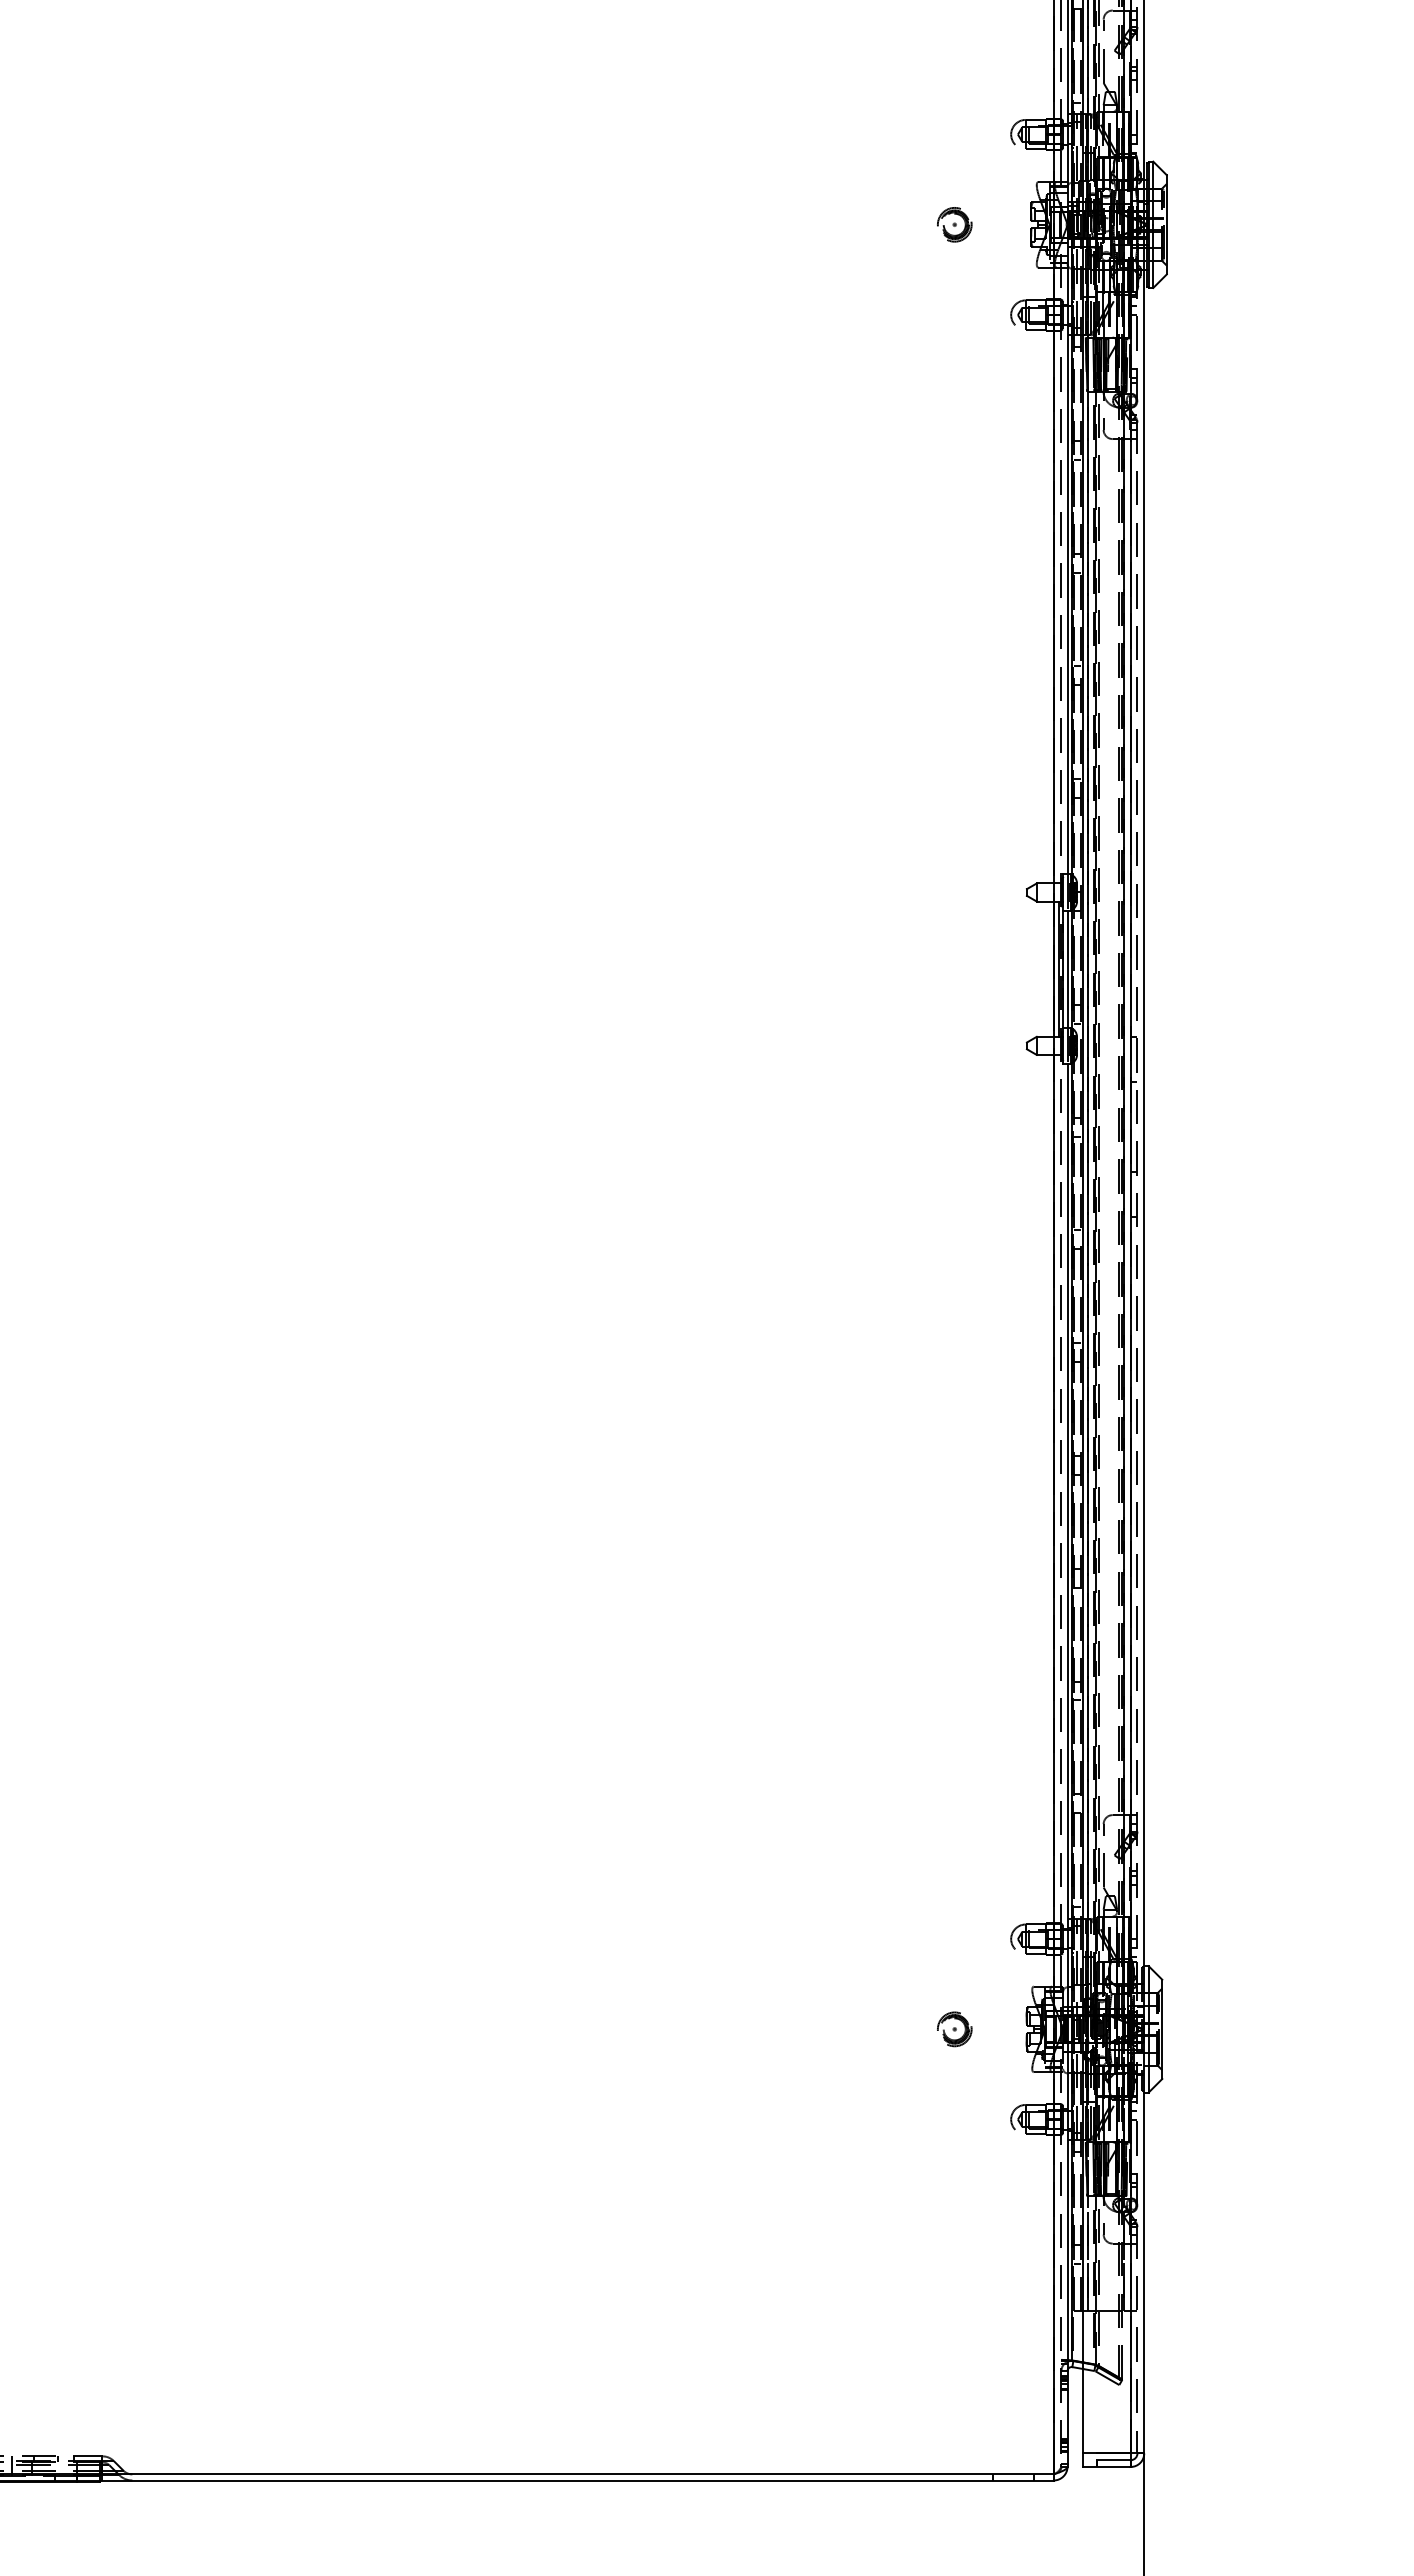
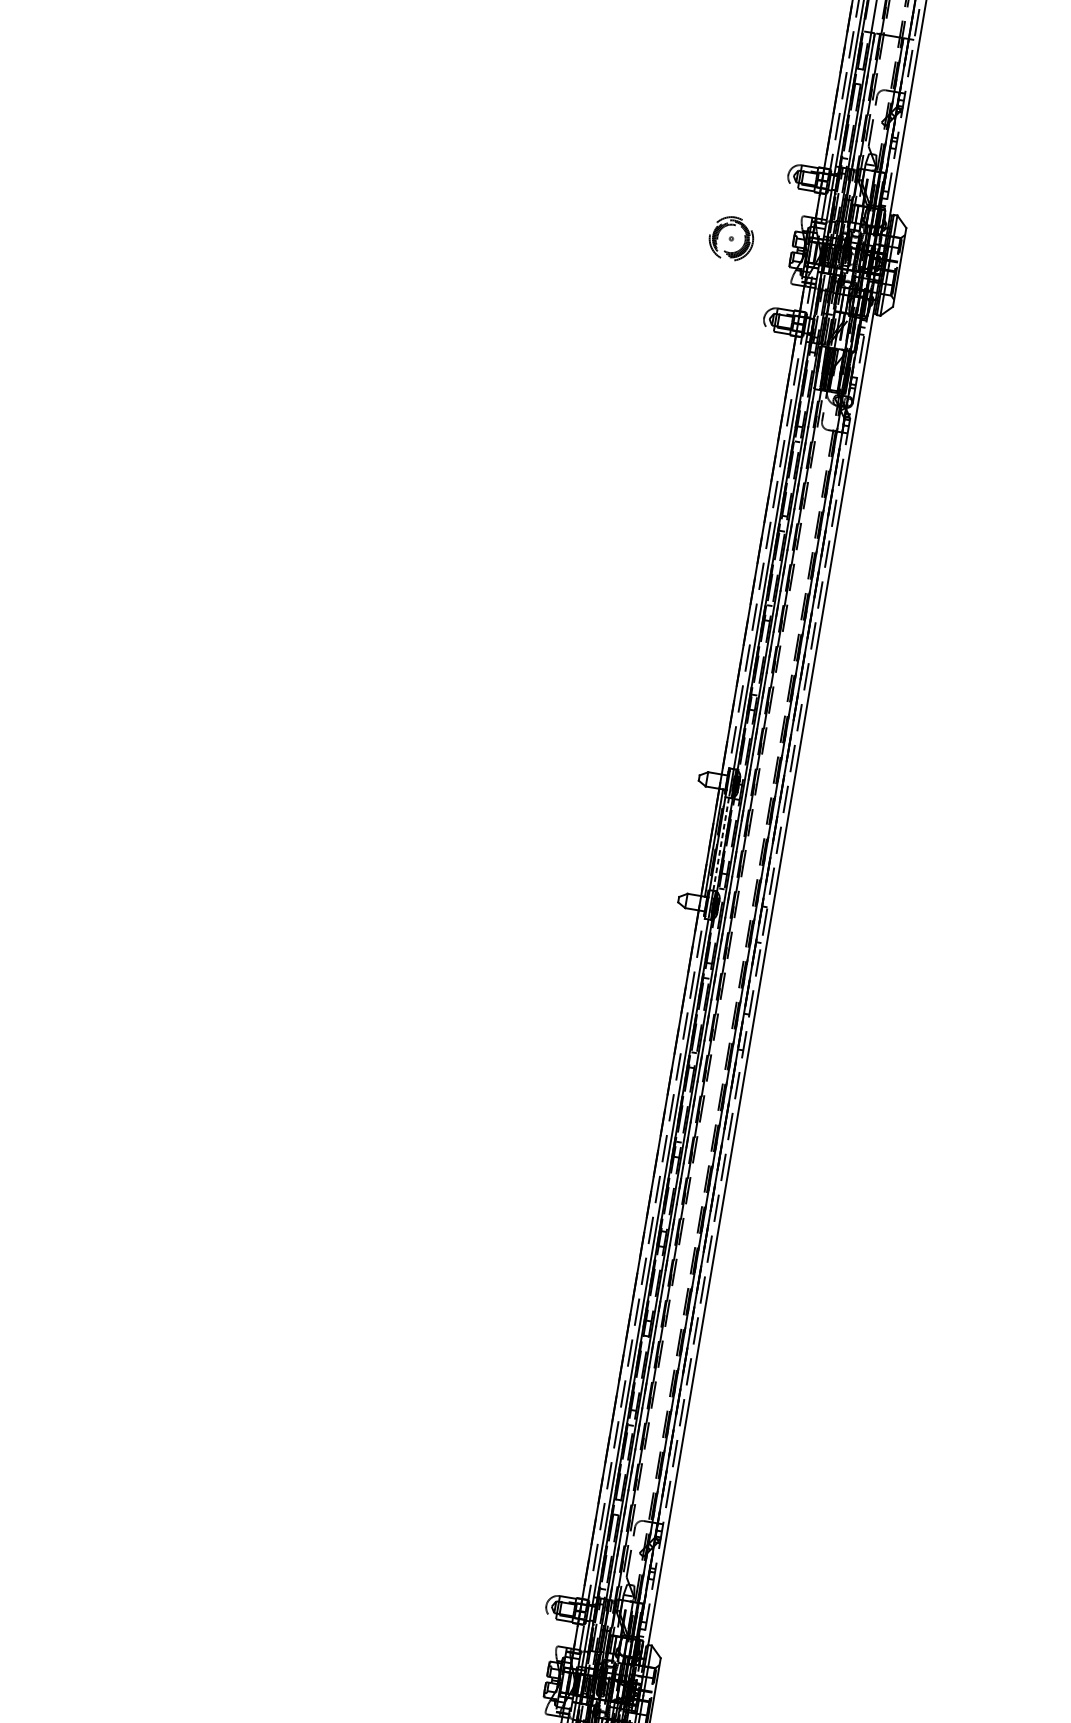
part: (954, 224) -> (731, 238), size x1.6
line: (1067, 969) -> (721, 844), solid -> dashed
part: (954, 2029) -> (489, 1669), removed

